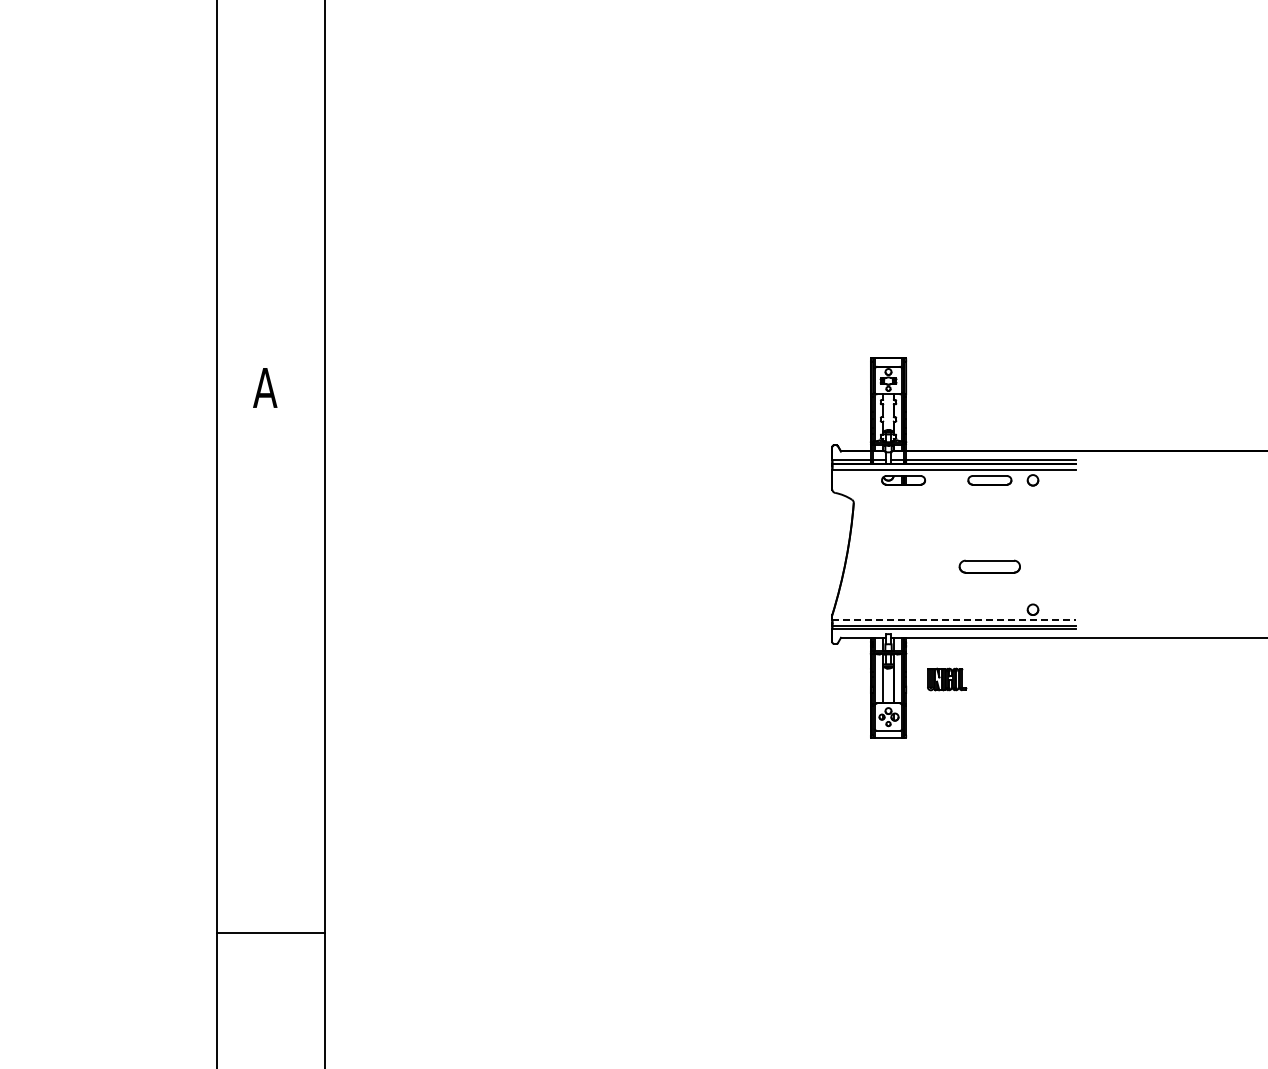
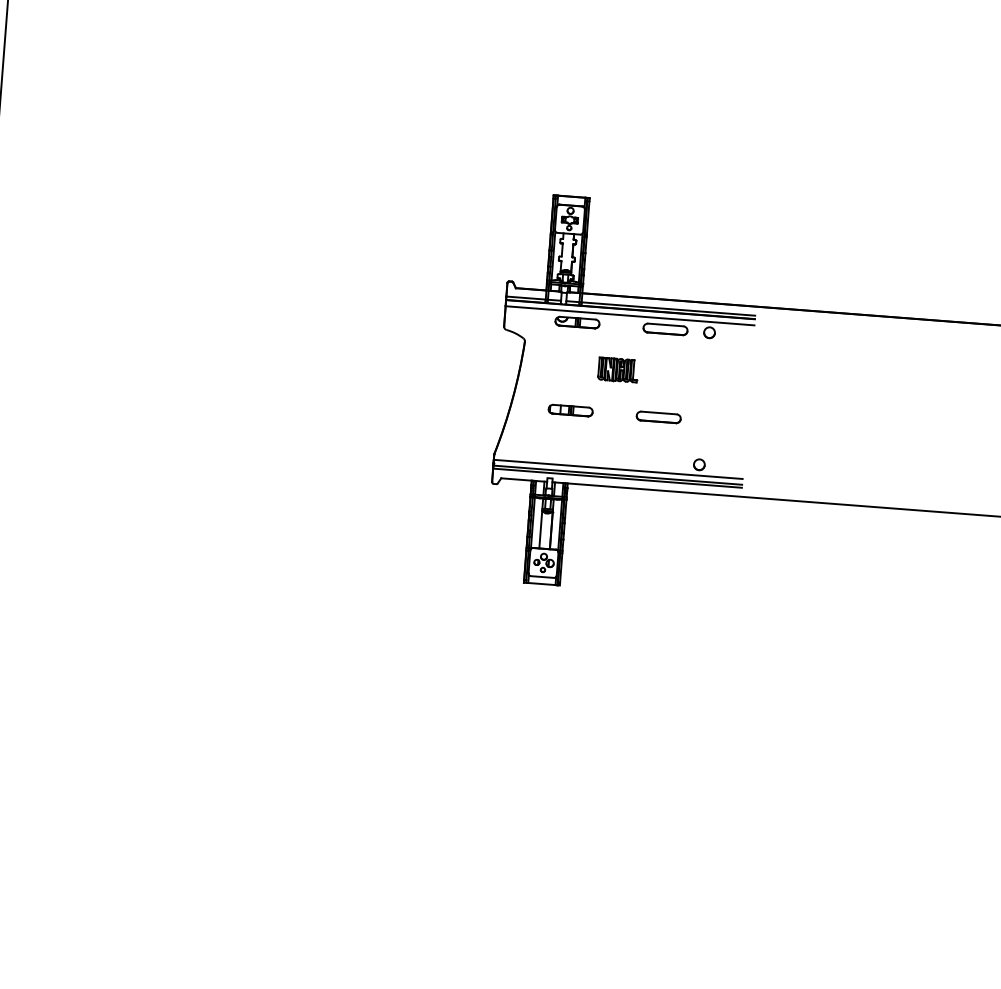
part: (903, 566) -> (570, 410), added
part: (989, 566) -> (658, 417), size x0.71
line: (954, 620) -> (618, 469), dashed -> solid
part: (947, 679) -> (618, 370), moved

